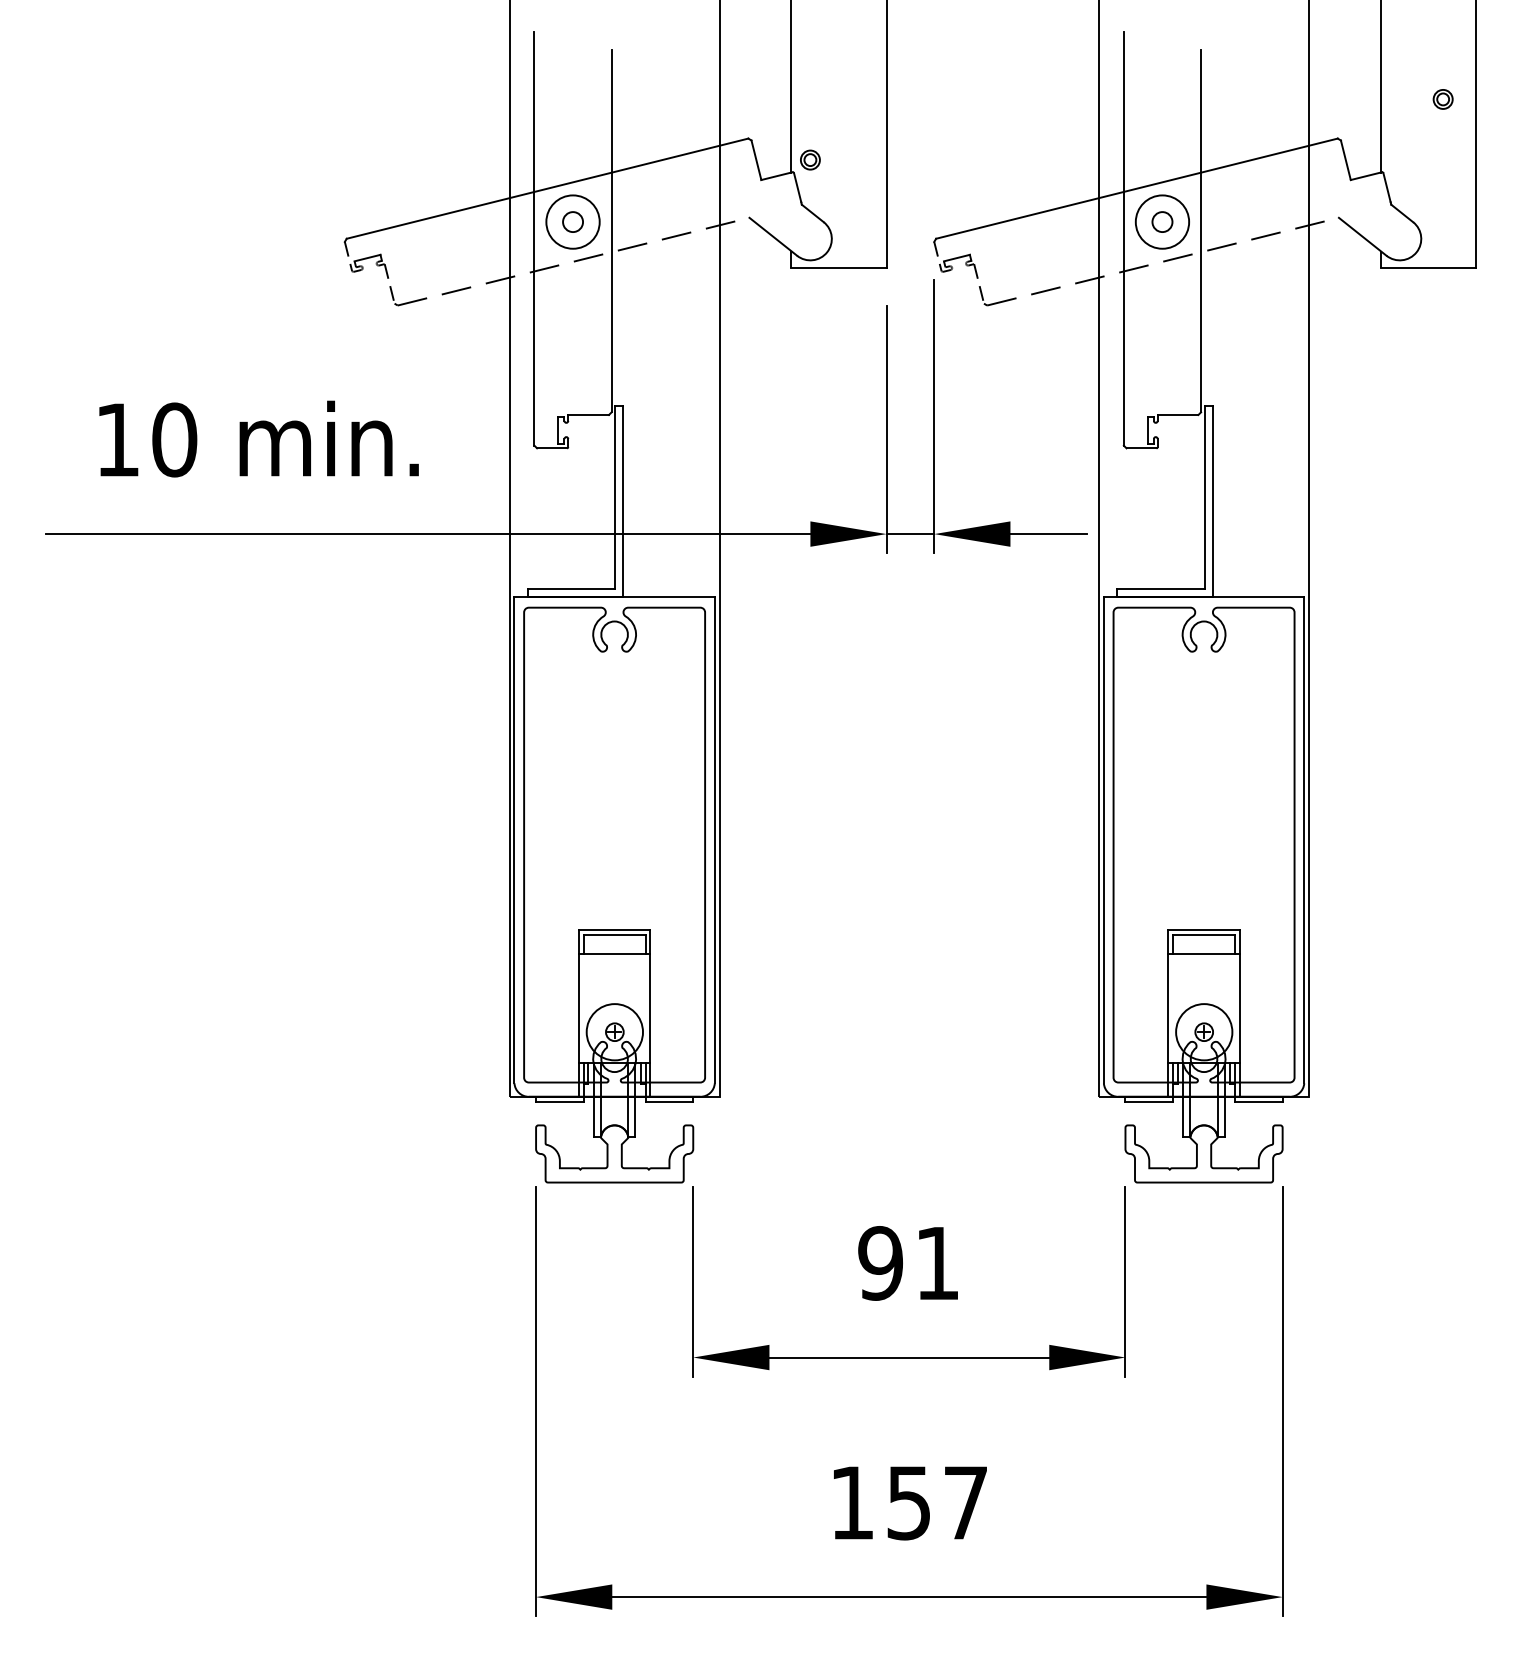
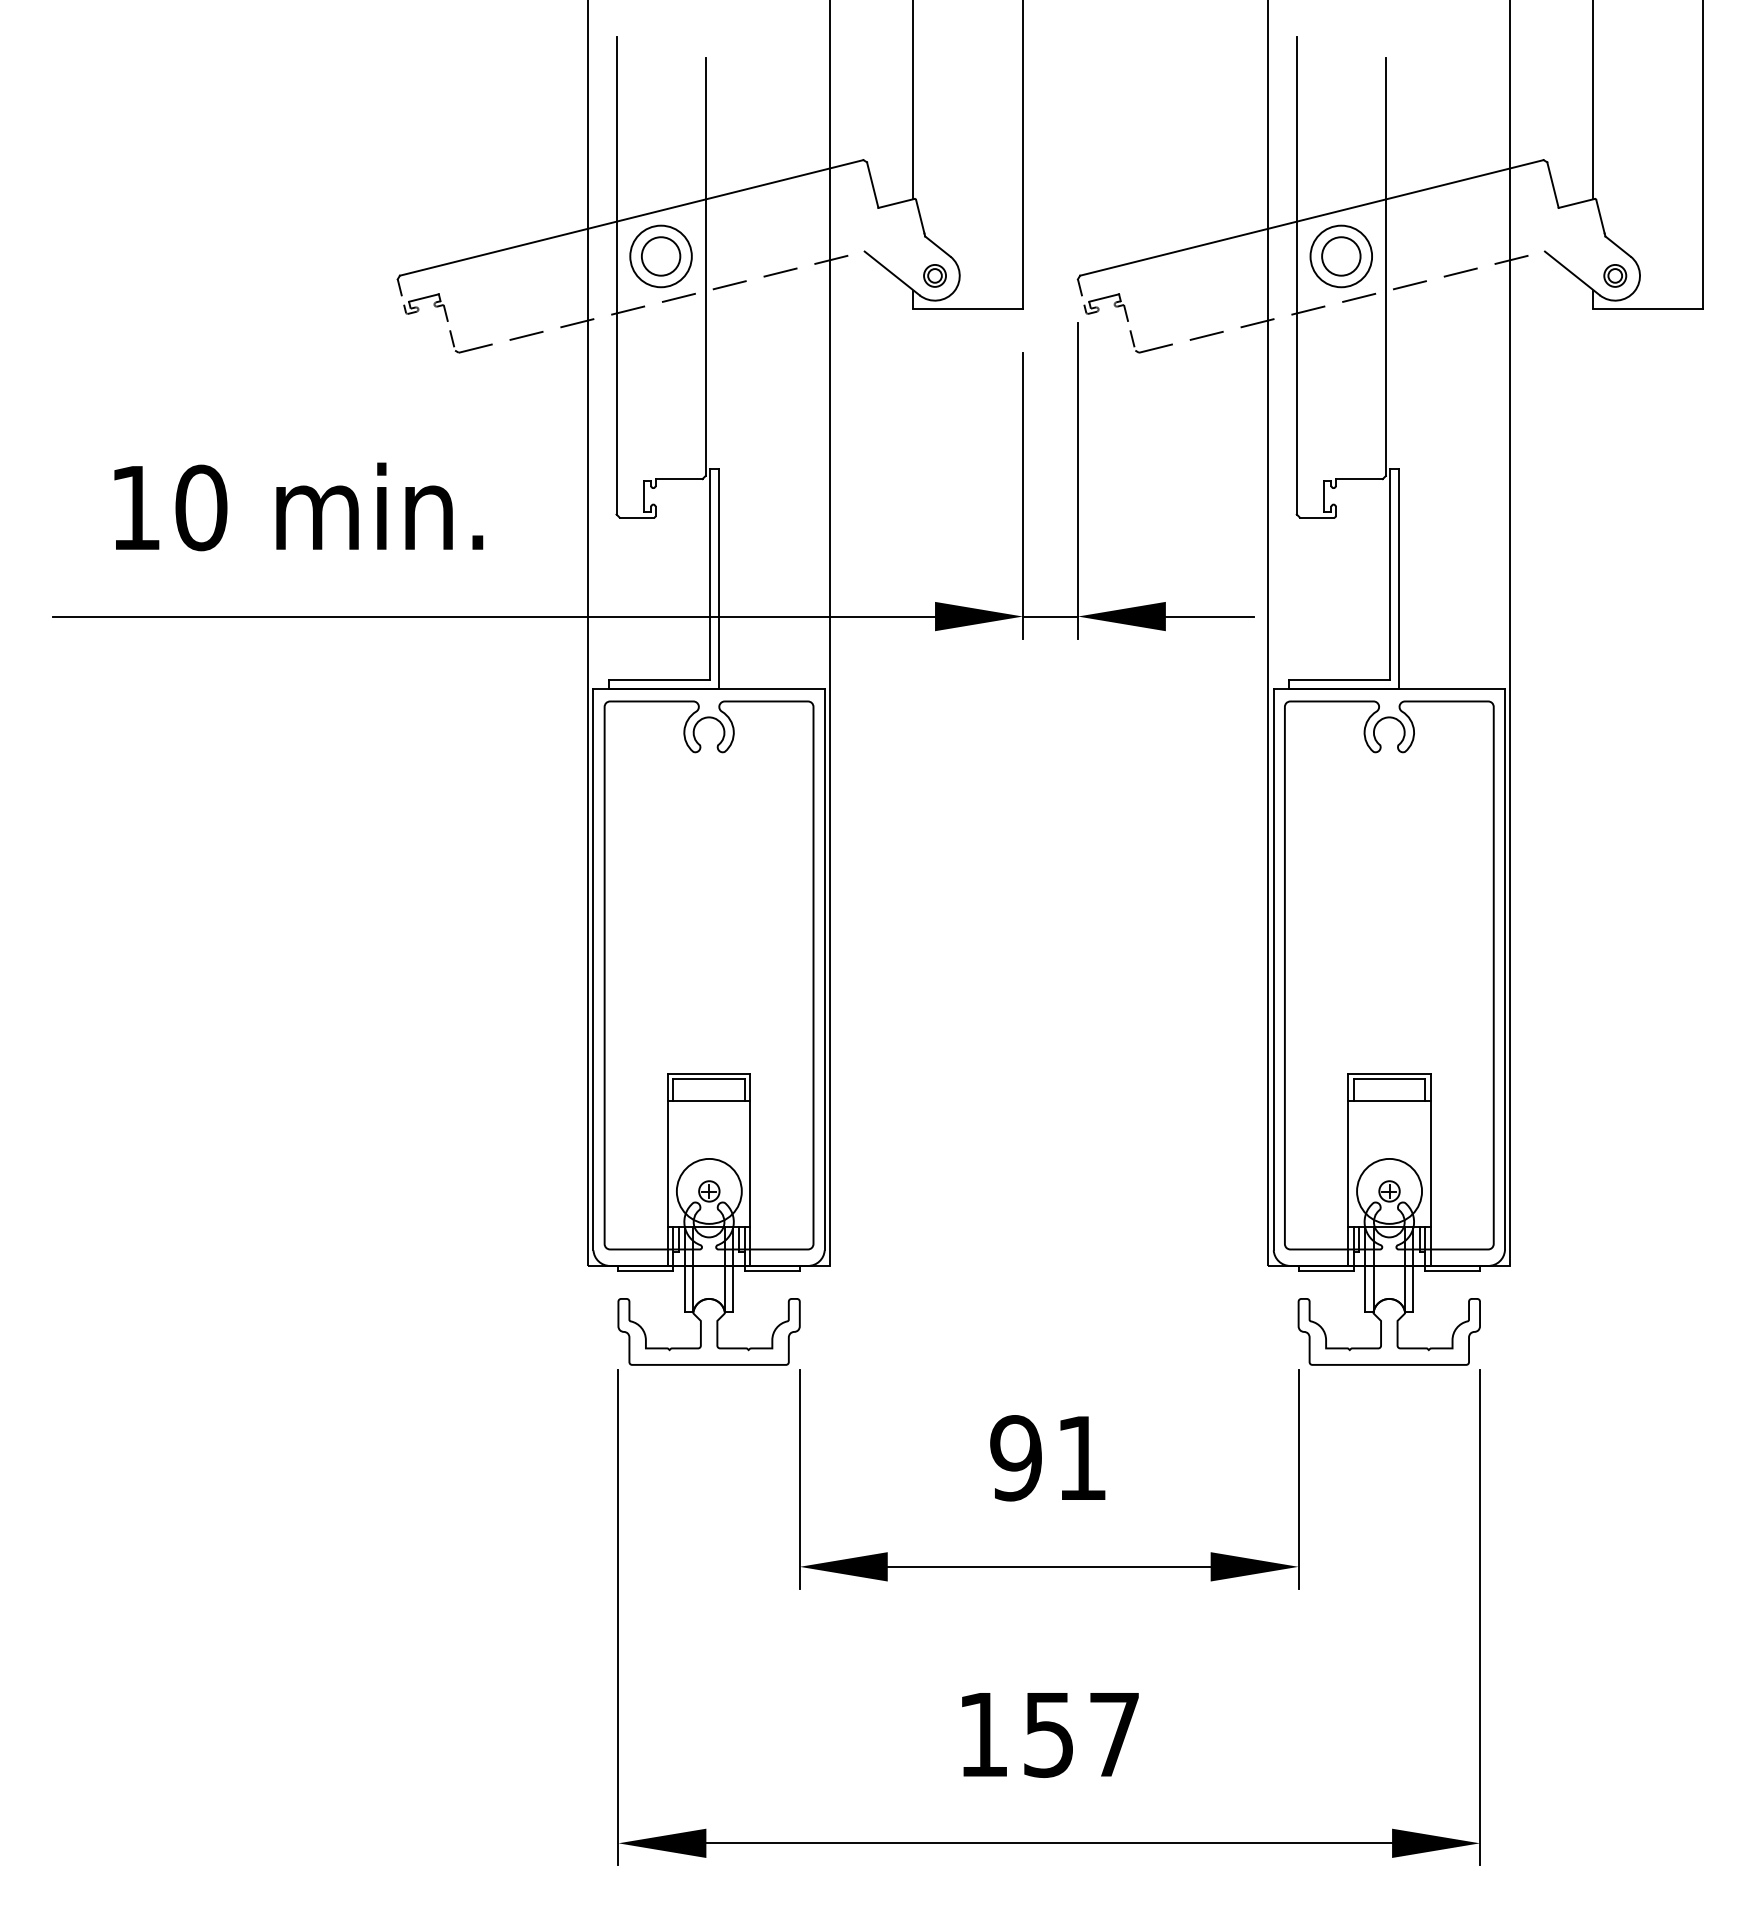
part: (1443, 99) -> (1615, 275), moved
part: (809, 159) -> (934, 275), moved
circle: (572, 222) -> (660, 256), size x1.67
circle: (1162, 222) -> (1341, 256), size x1.67

